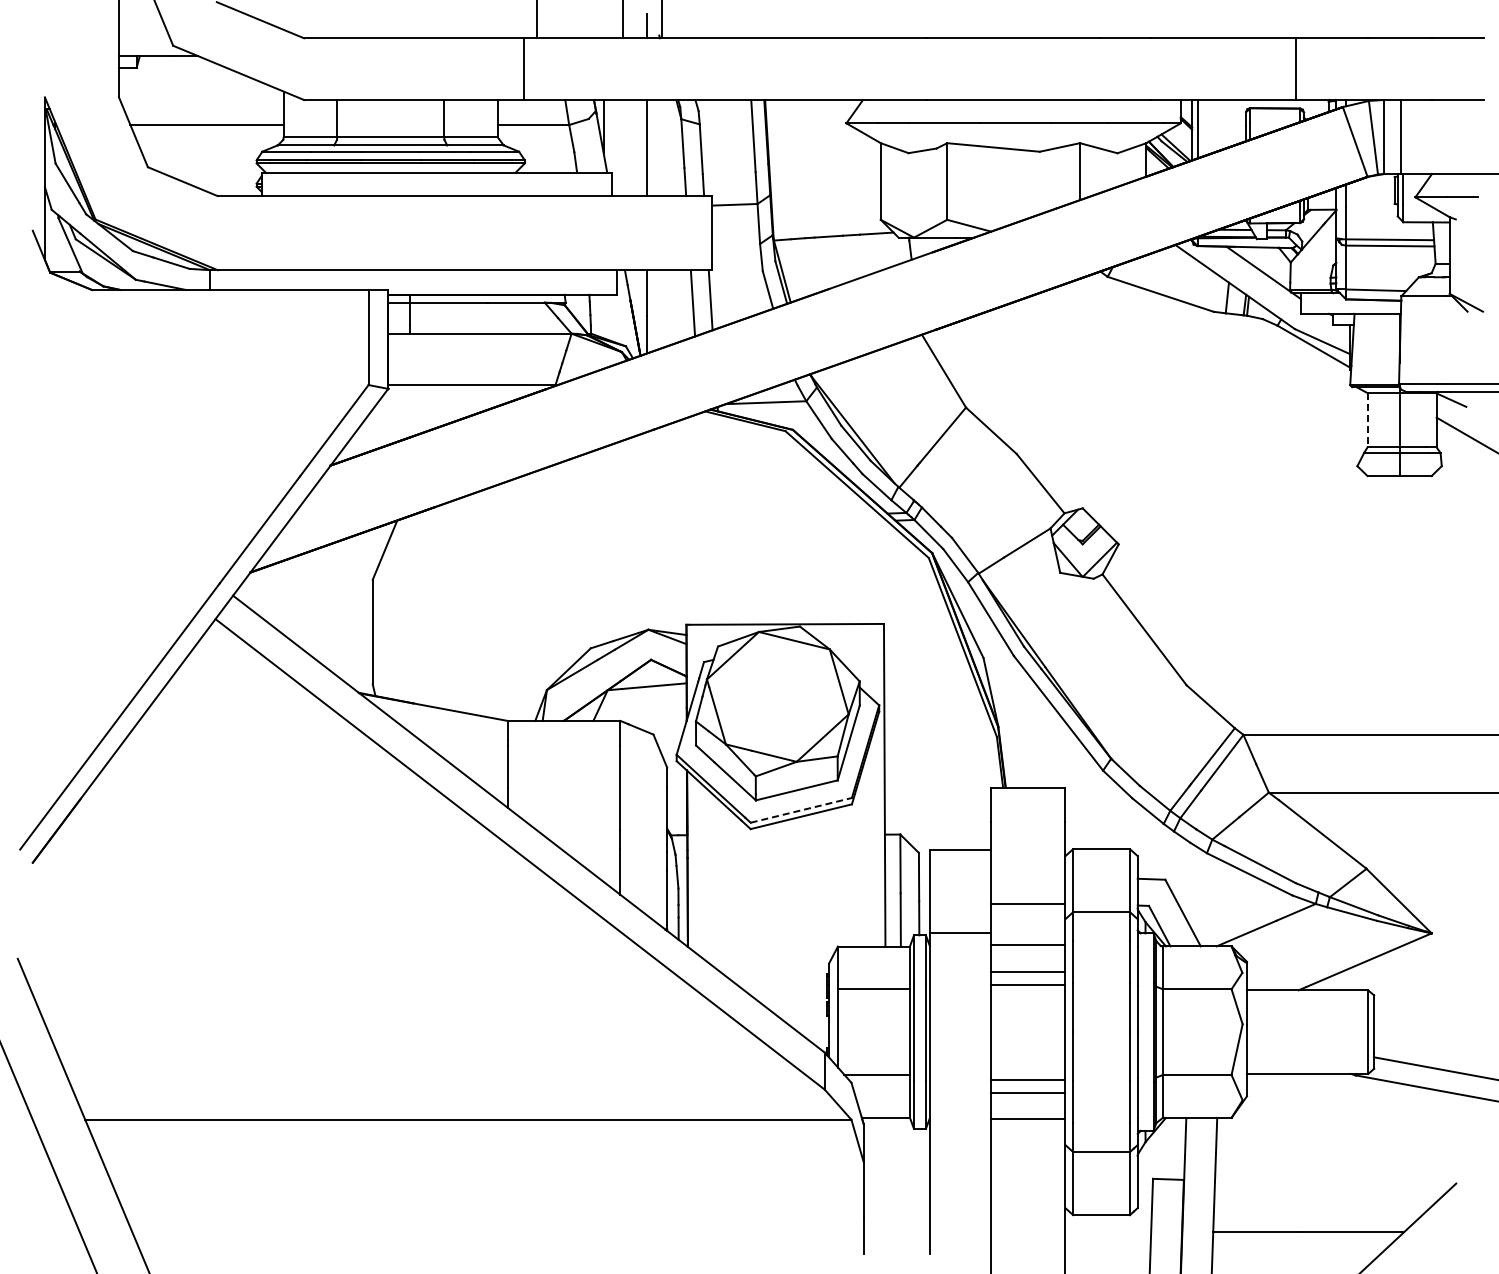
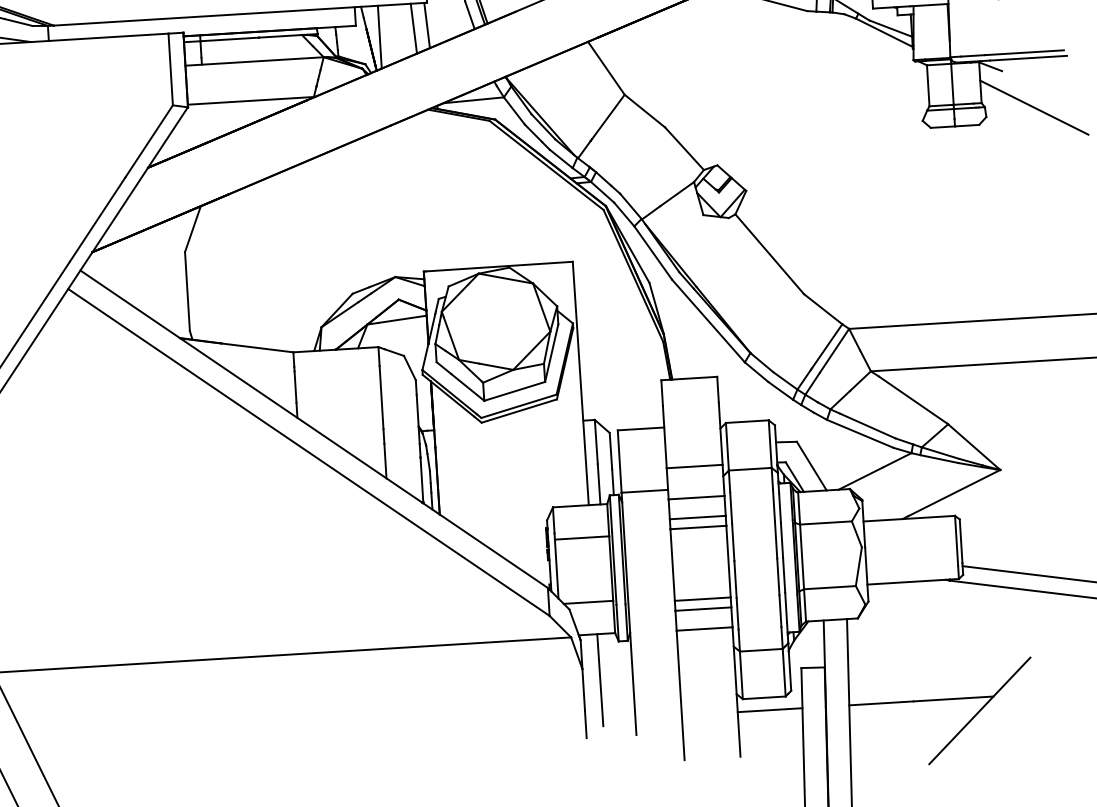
line: (1367, 420) -> (928, 85), dashed -> solid
line: (801, 810) -> (519, 406), dashed -> solid
line: (886, 1178) -> (600, 680), added
line: (1108, 1231) -> (770, 709), added

